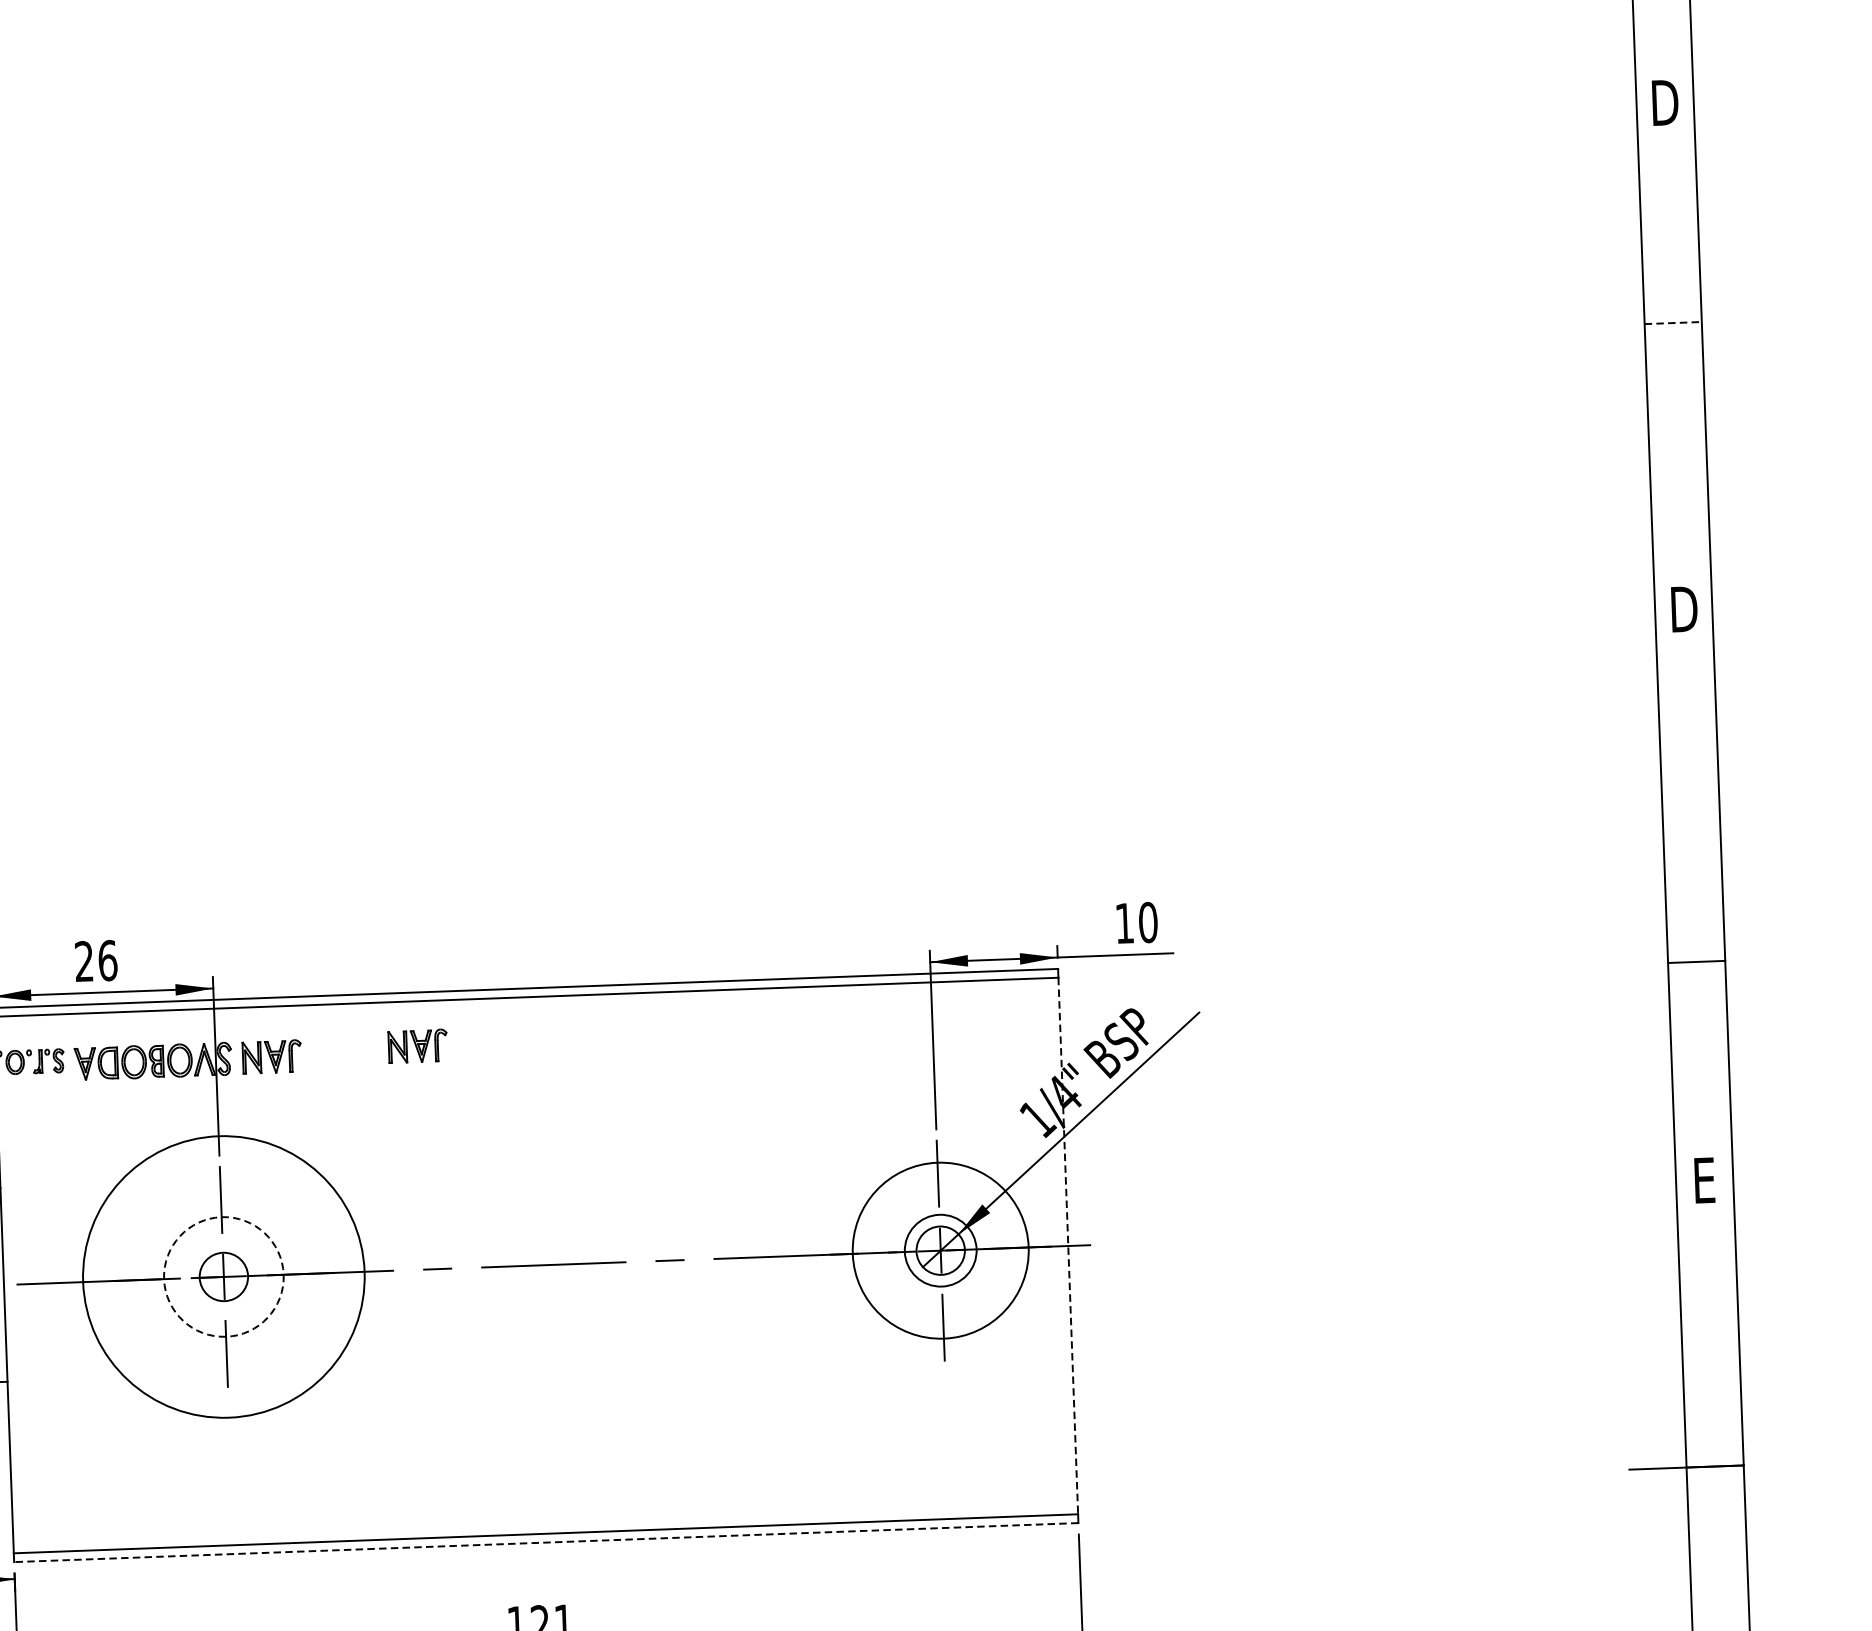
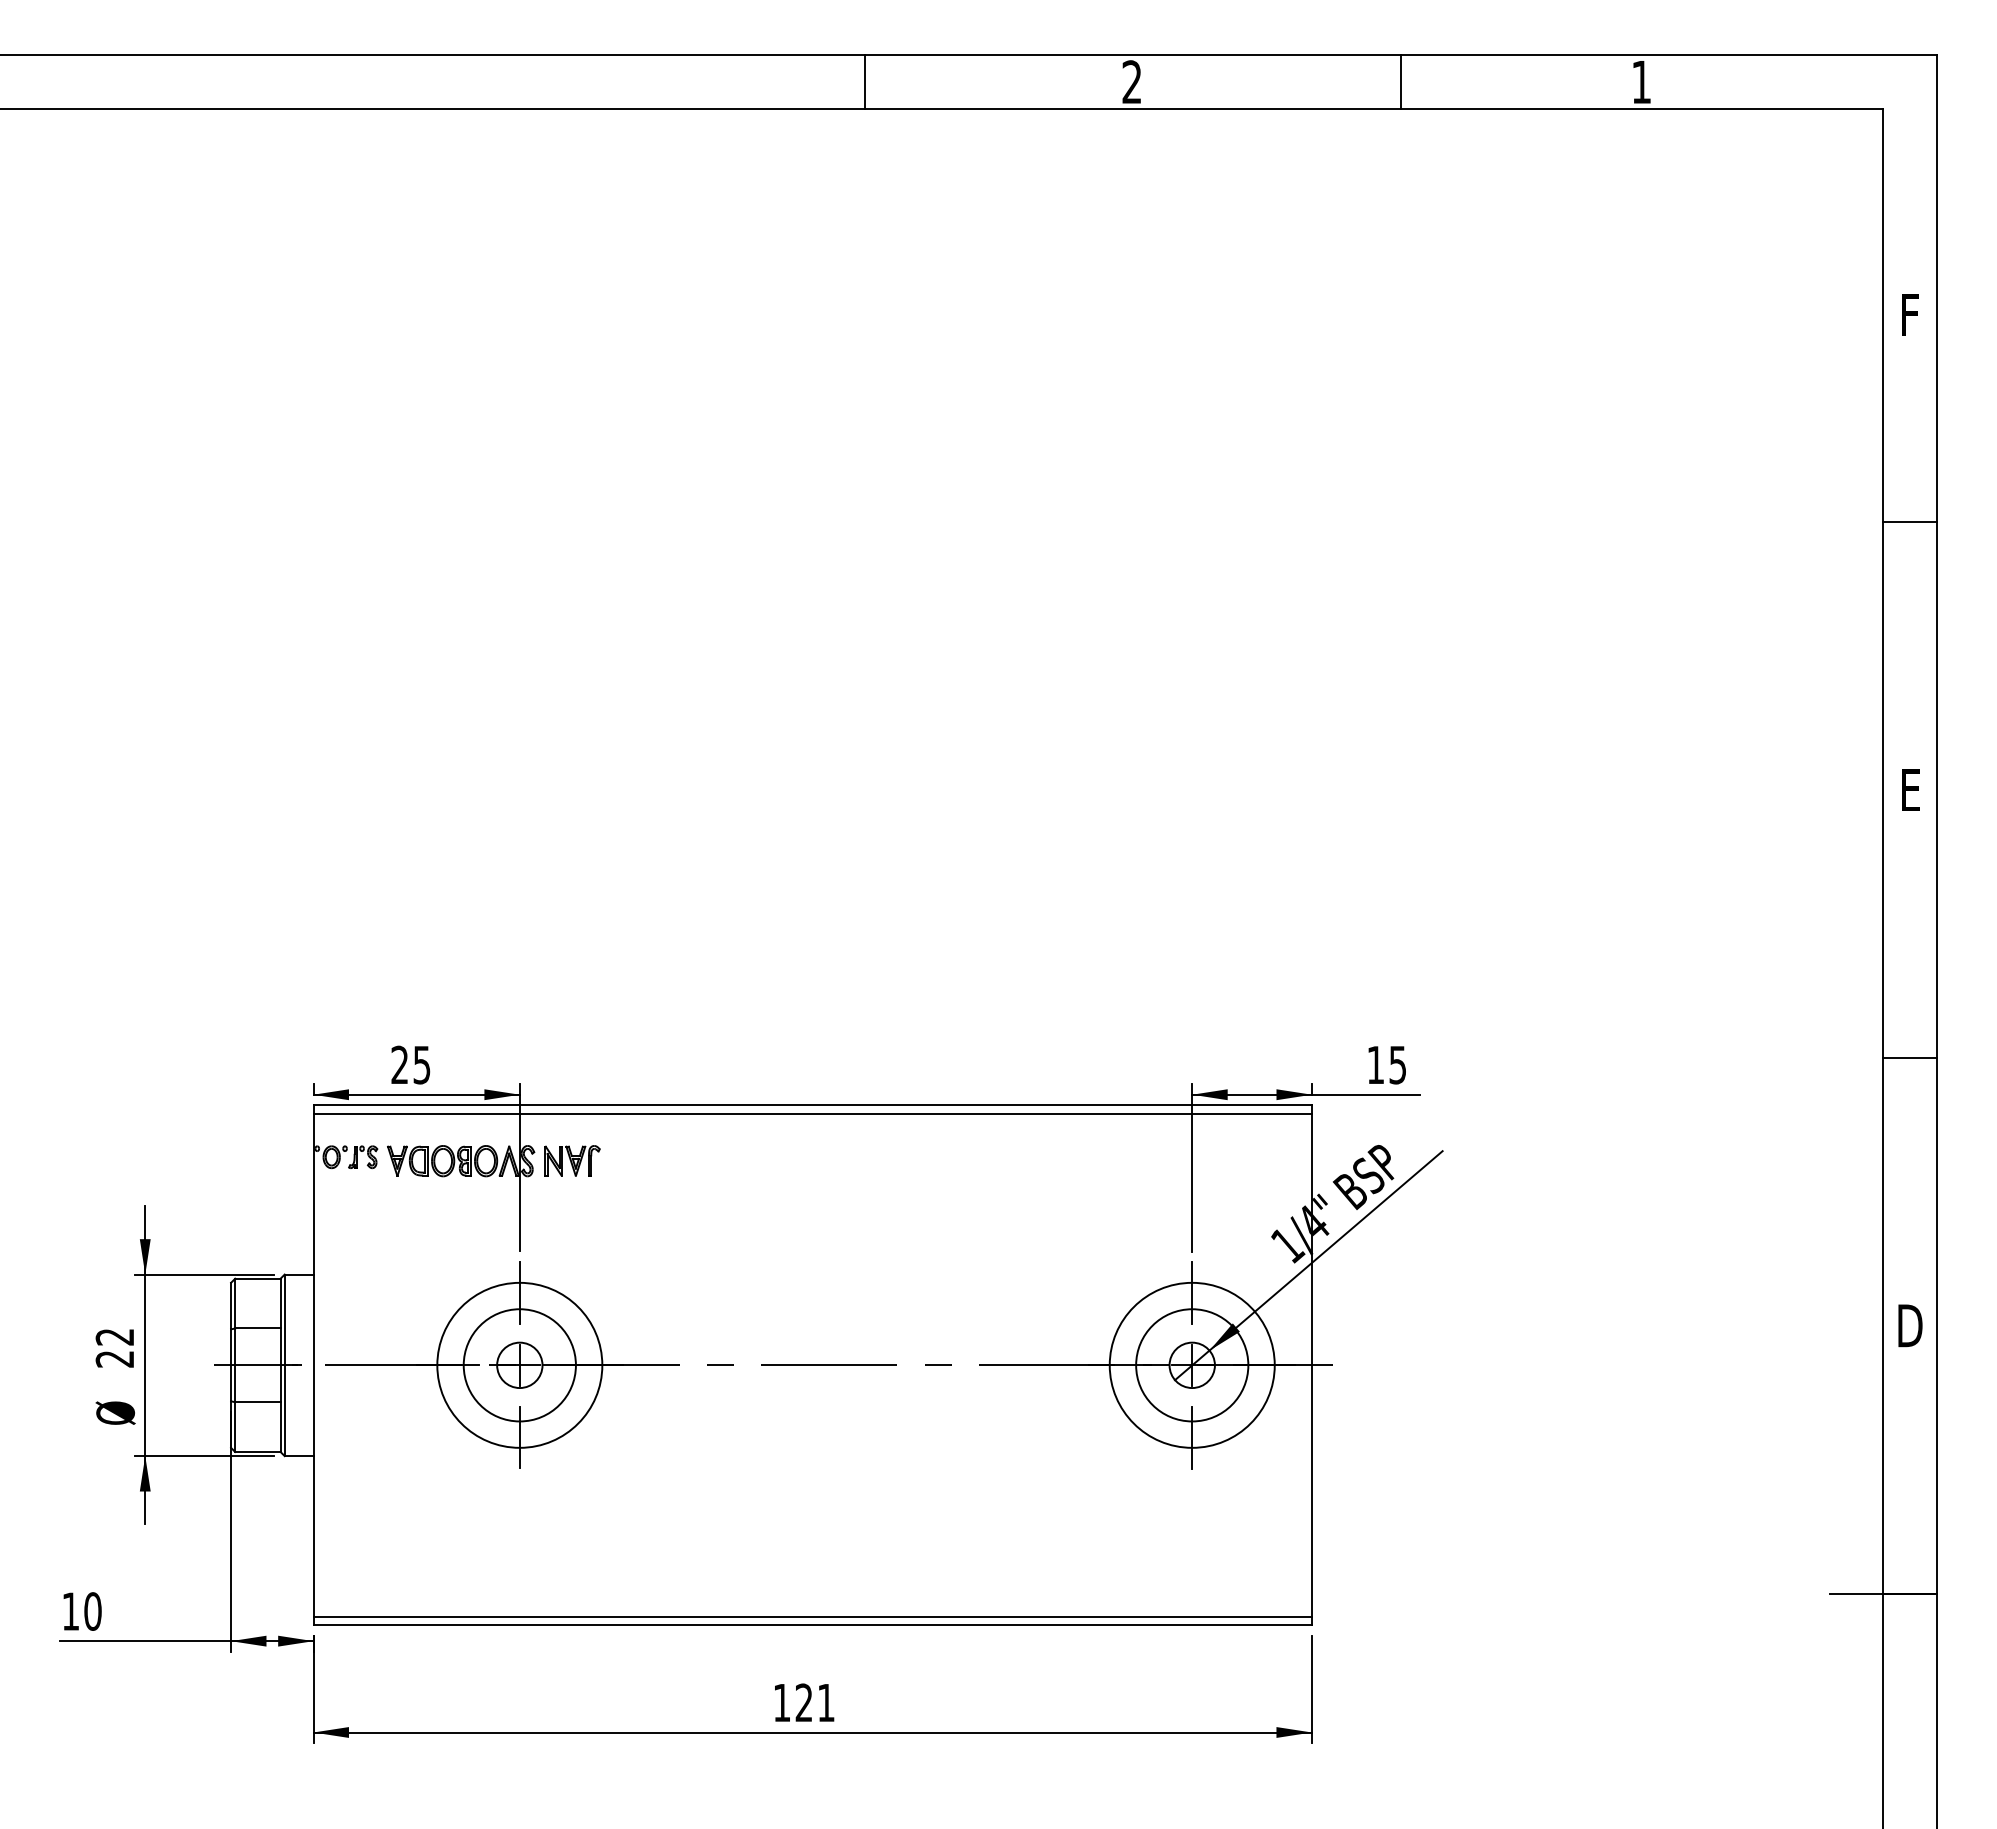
text: (1665, 102) -> (1910, 314), D -> F
line: (1673, 322) -> (1910, 521), dashed -> solid
text: (1685, 608) -> (1911, 789), D -> E
text: (1147, 921) -> (1397, 1064), 10 -> 15
text: (107, 960) -> (421, 1064), 26 -> 25
line: (1696, 961) -> (1910, 1057), moved
part: (417, 1045) -> (709, 1155), removed
text: (1704, 1180) -> (1910, 1325), E -> D
line: (1067, 1246) -> (1311, 1365), dashed -> solid
circle: (941, 1250) -> (1192, 1365), size x1.67
circle: (223, 1276) -> (519, 1364), size x0.62
circle: (223, 1277) -> (519, 1365), dashed -> solid
line: (546, 1542) -> (812, 1625), dashed -> solid

